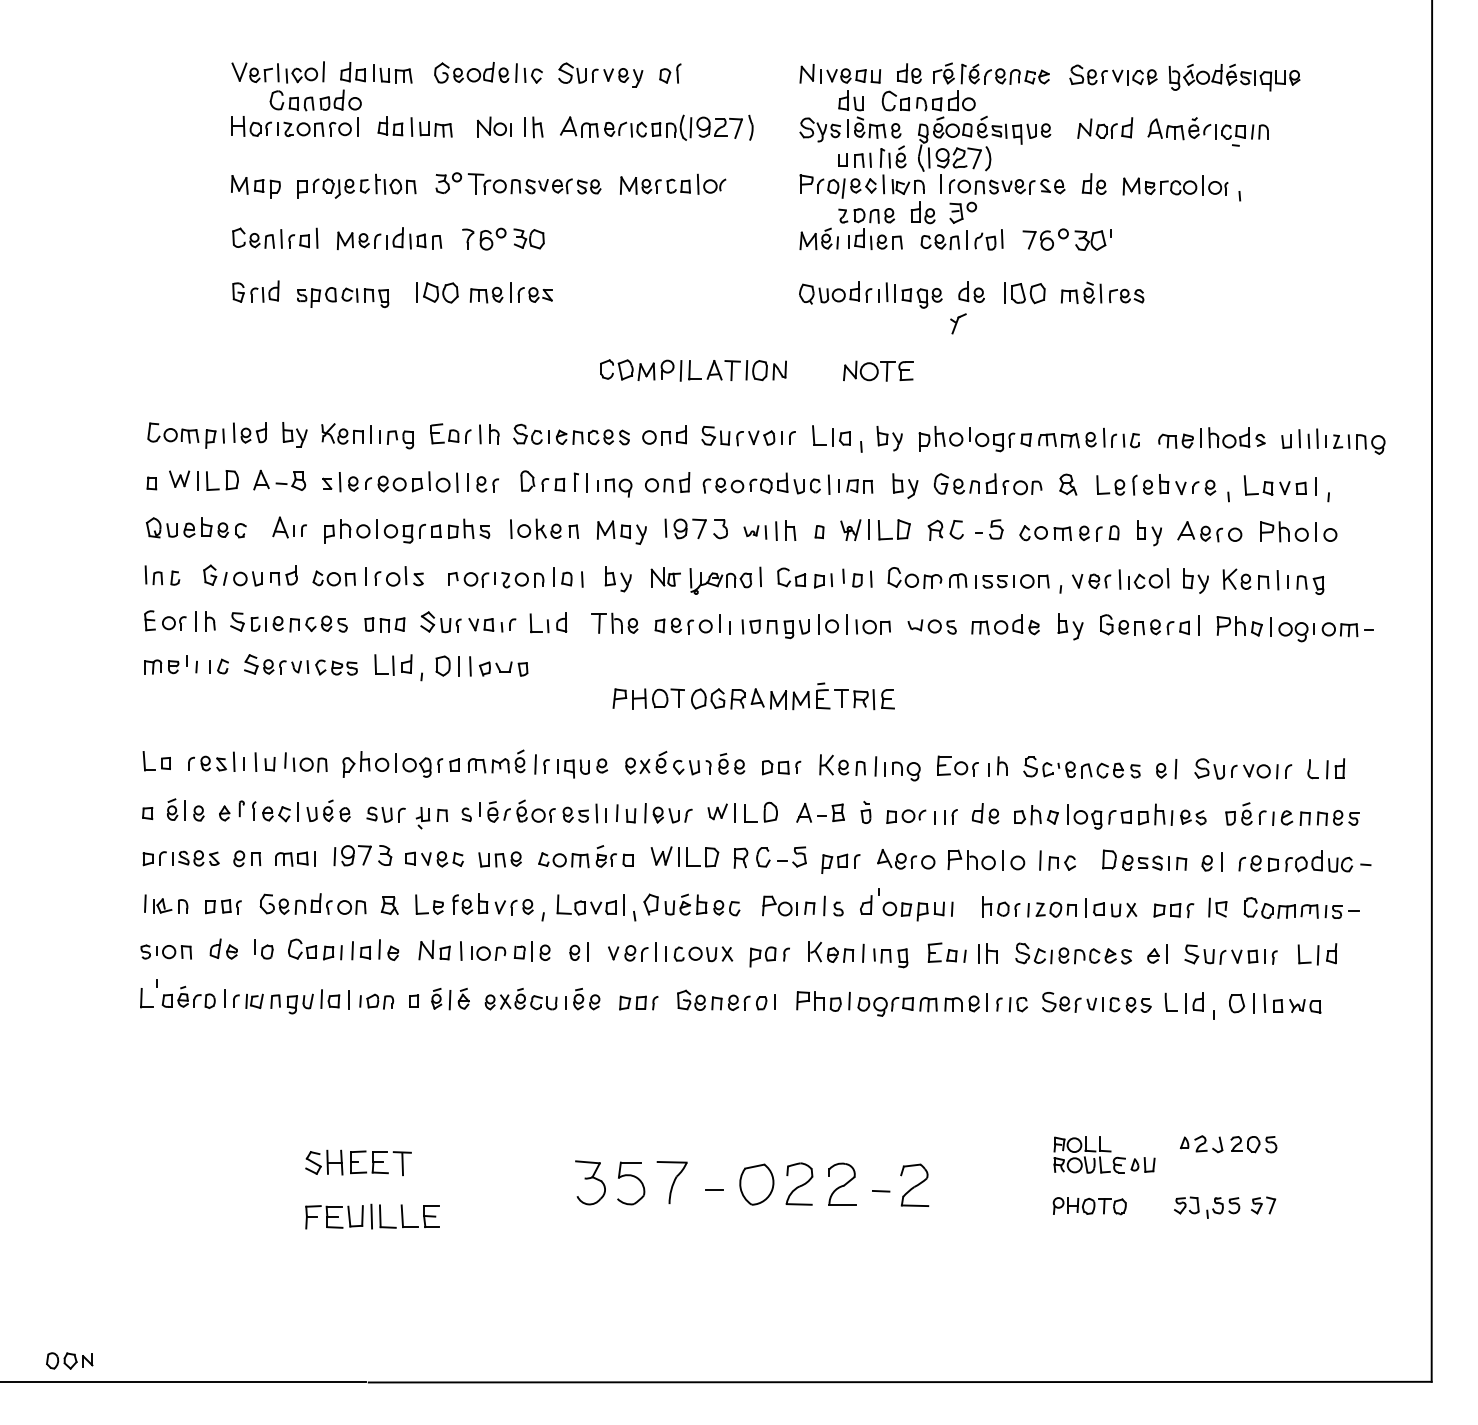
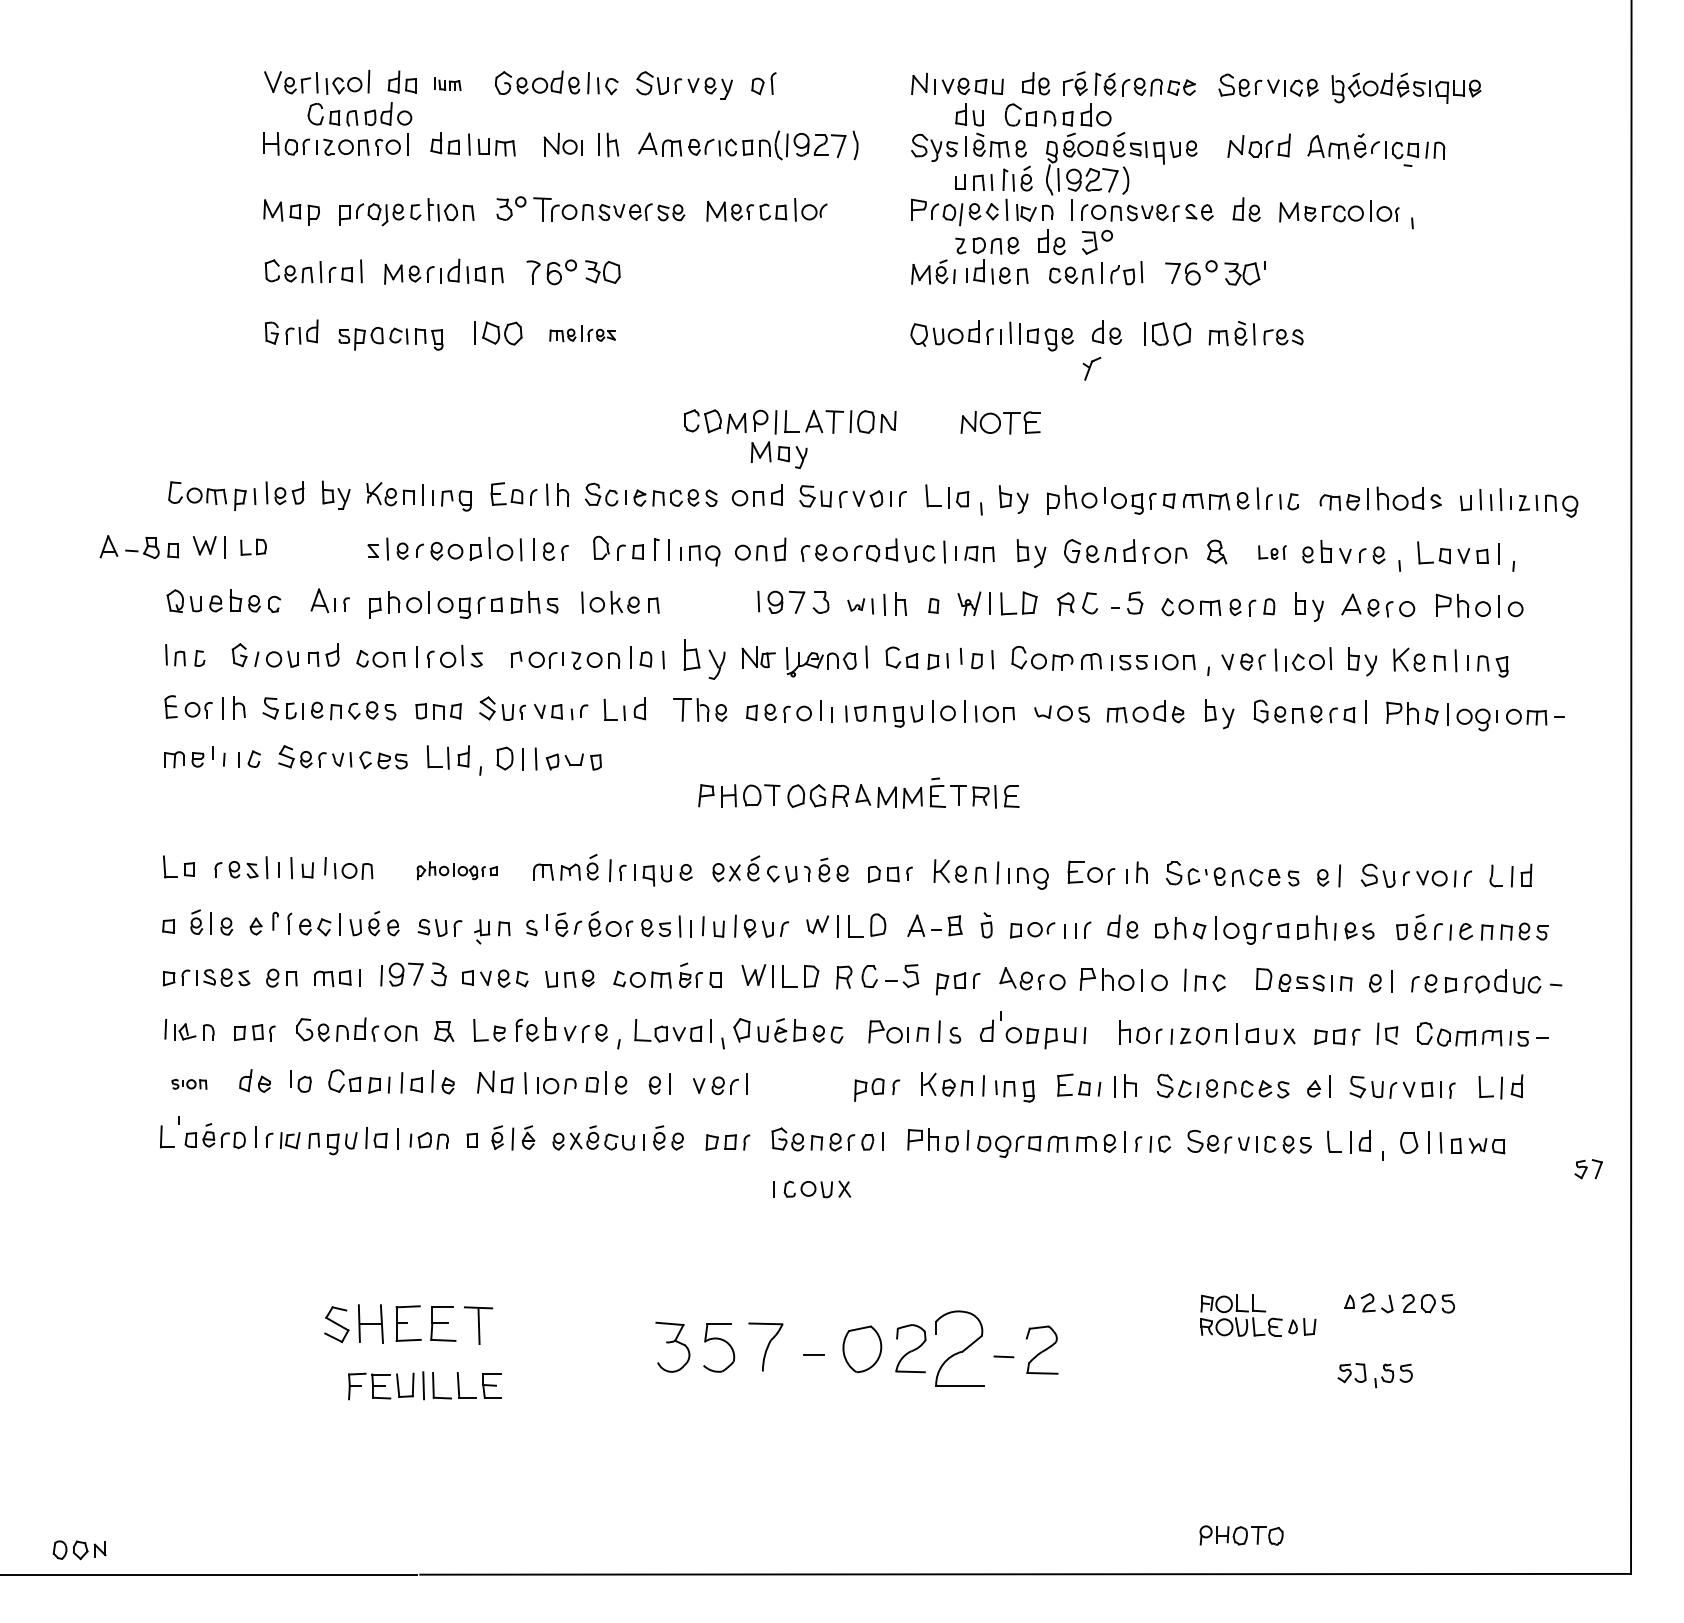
part: (392, 73) -> (447, 83), size x0.6
part: (510, 292) -> (581, 333), size x0.7
part: (279, 479) -> (129, 546), moved
part: (222, 480) -> (253, 547), size x0.7
part: (1116, 484) -> (1272, 551), size x0.6
part: (621, 532) -> (778, 454), moved
part: (617, 579) -> (703, 659), size x1.4
part: (400, 764) -> (456, 870), size x0.6
part: (165, 951) -> (188, 1083), size x0.6
part: (699, 954) -> (812, 1189), moved
part: (358, 1162) -> (408, 1324), size x1.4
part: (842, 1183) -> (959, 1348), size x1.6
part: (1263, 1205) -> (1588, 1169), moved
part: (1089, 1206) -> (1241, 1535), moved

